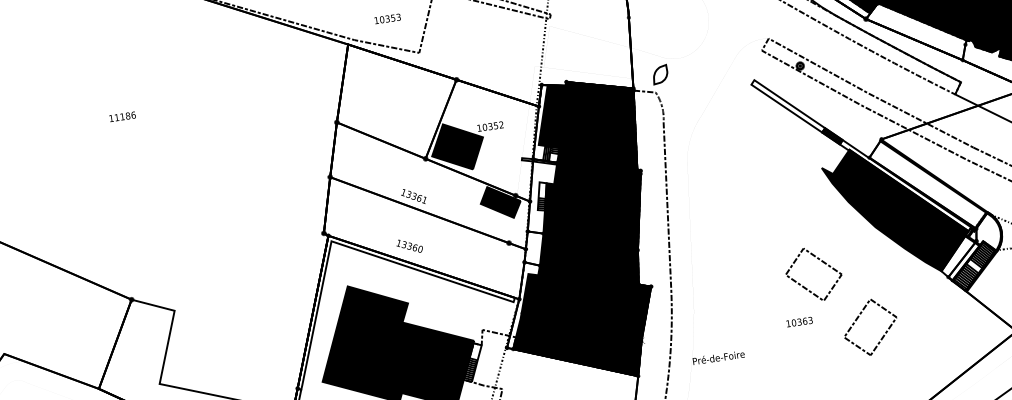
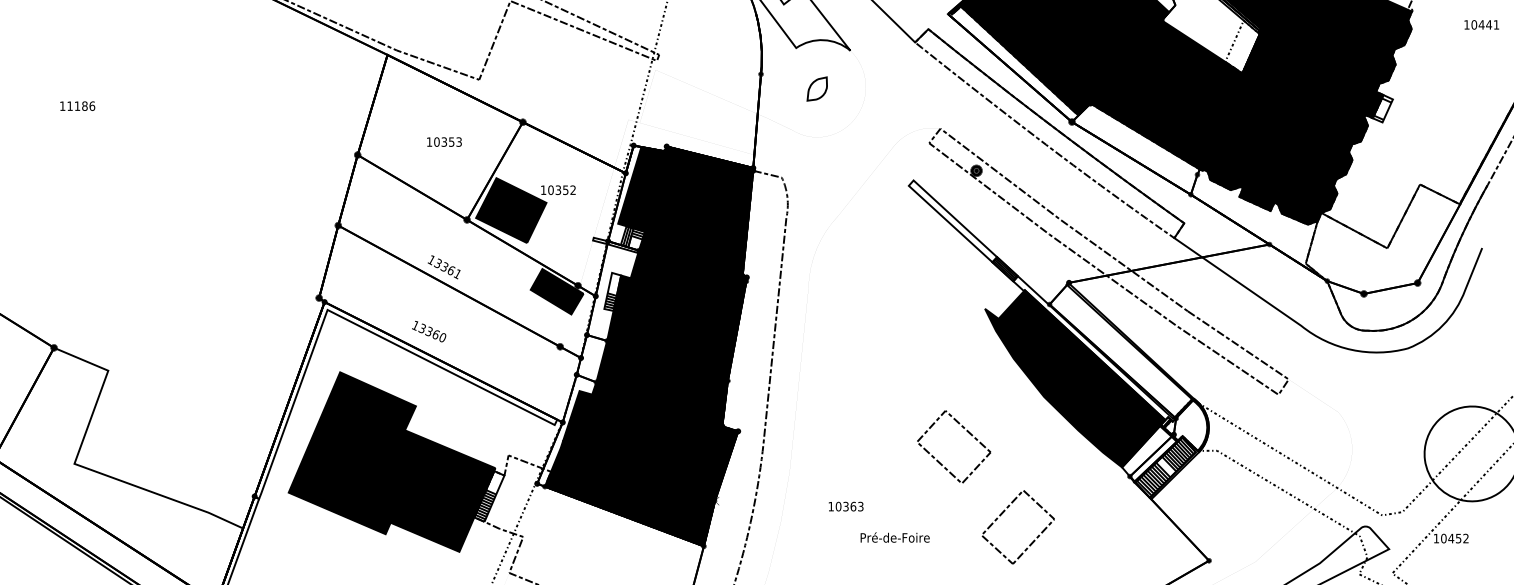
text: (387, 18) -> (444, 141), moved
part: (659, 74) -> (816, 88), moved
text: (799, 322) -> (845, 506), moved
text: (718, 357) -> (894, 537), moved

